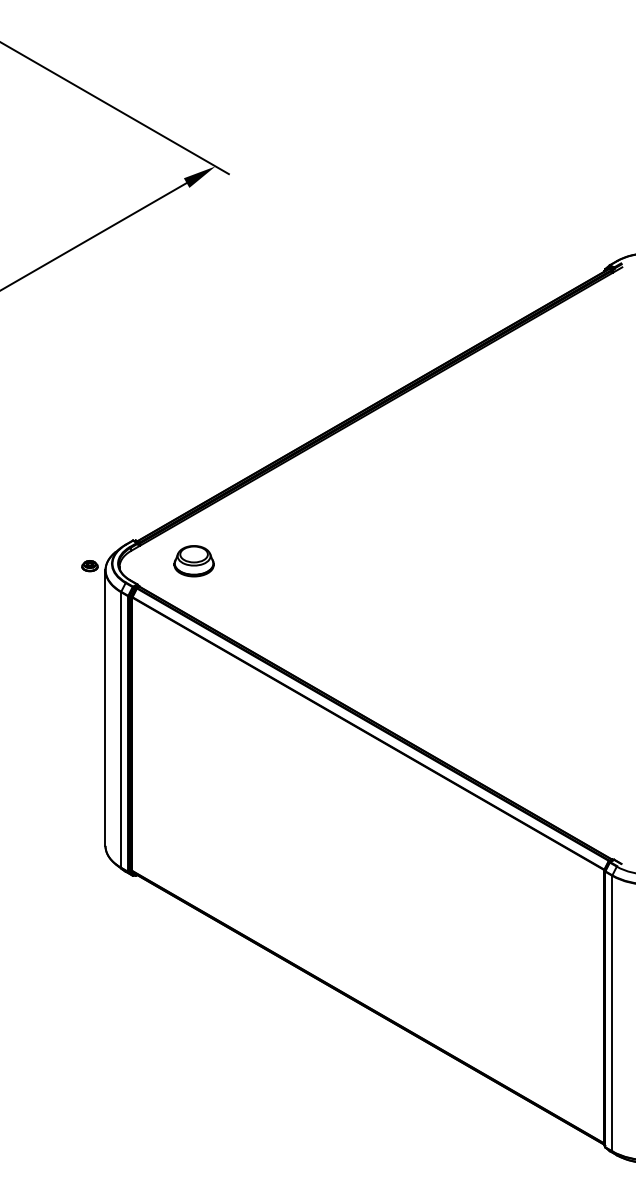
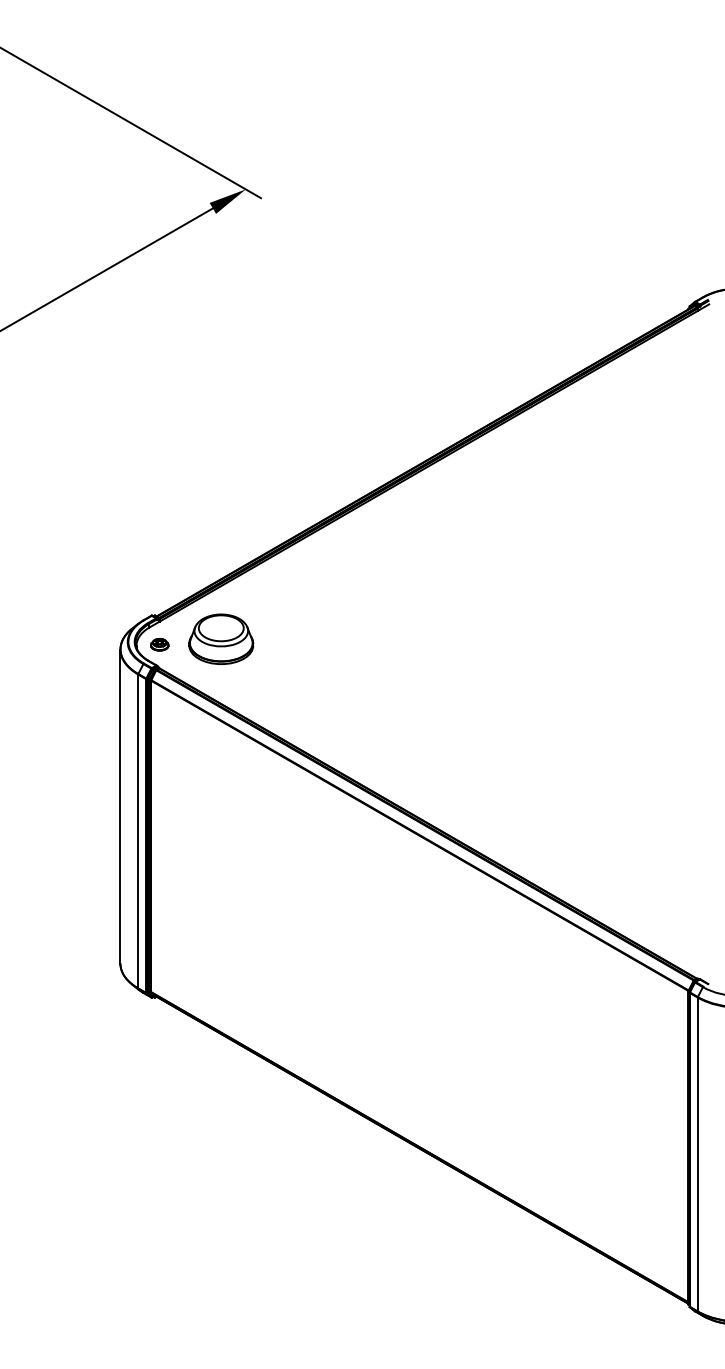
part: (194, 560) -> (221, 638), size x1.43
part: (89, 565) -> (159, 644), moved

